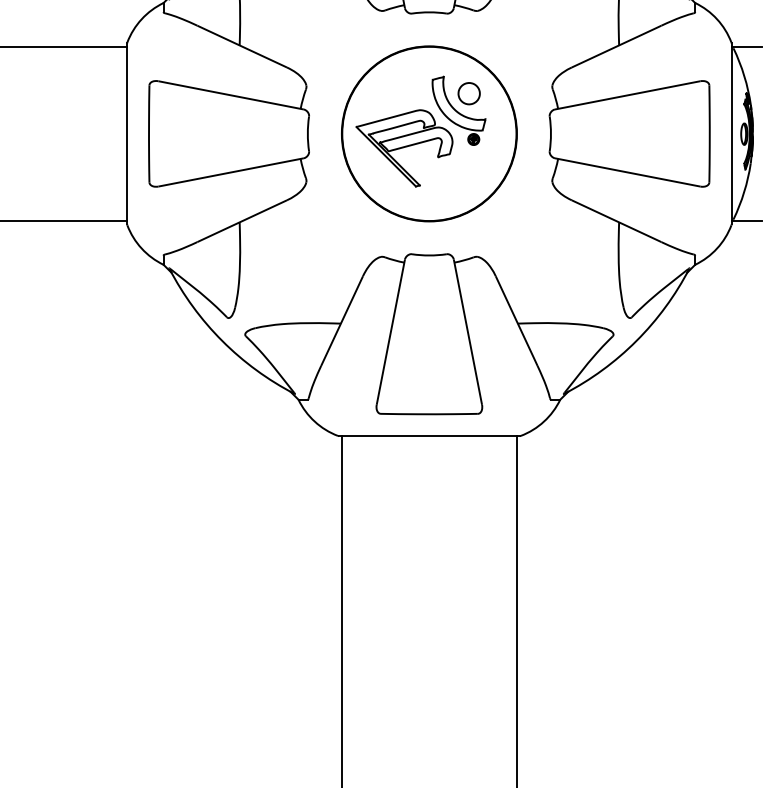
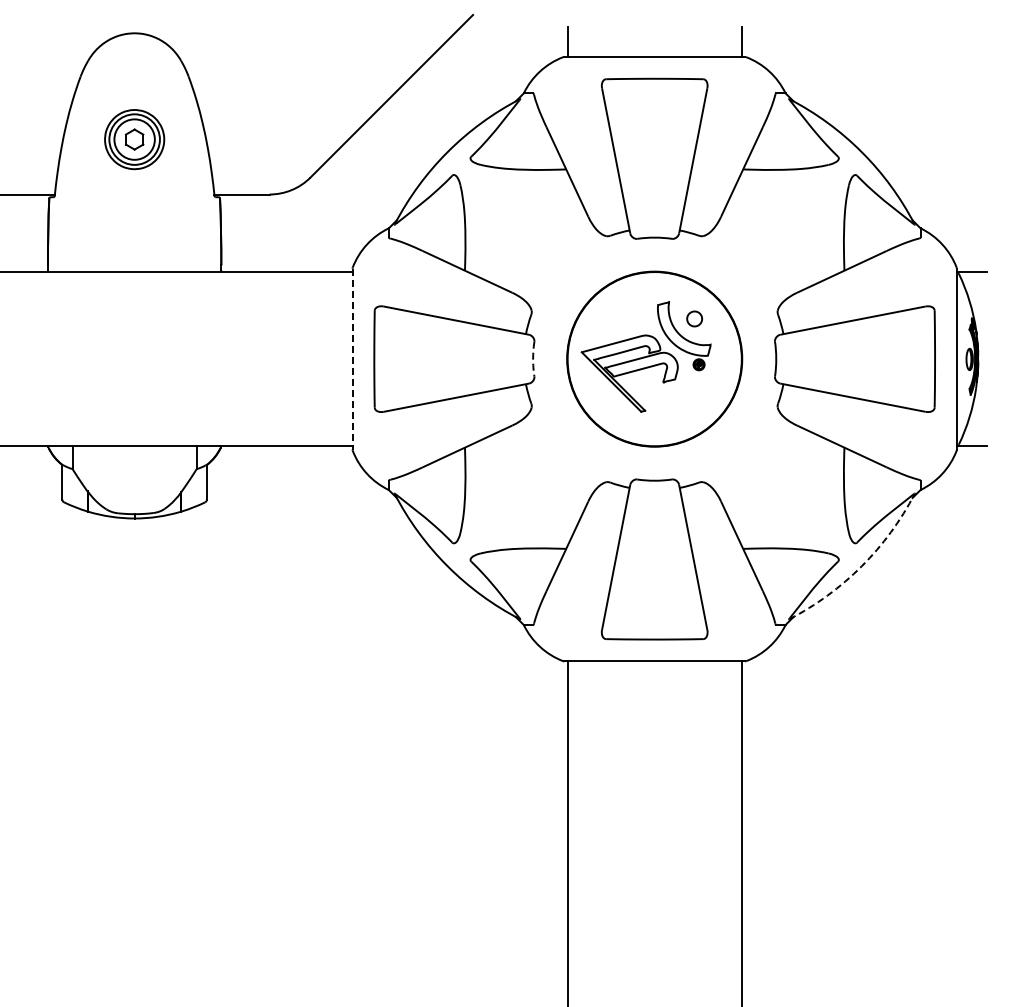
part: (469, 93) -> (694, 318), size x0.7
line: (127, 134) -> (352, 359), solid -> dashed
arc: (308, 134) -> (533, 359), solid -> dashed
arc: (636, 341) -> (861, 566), solid -> dashed

